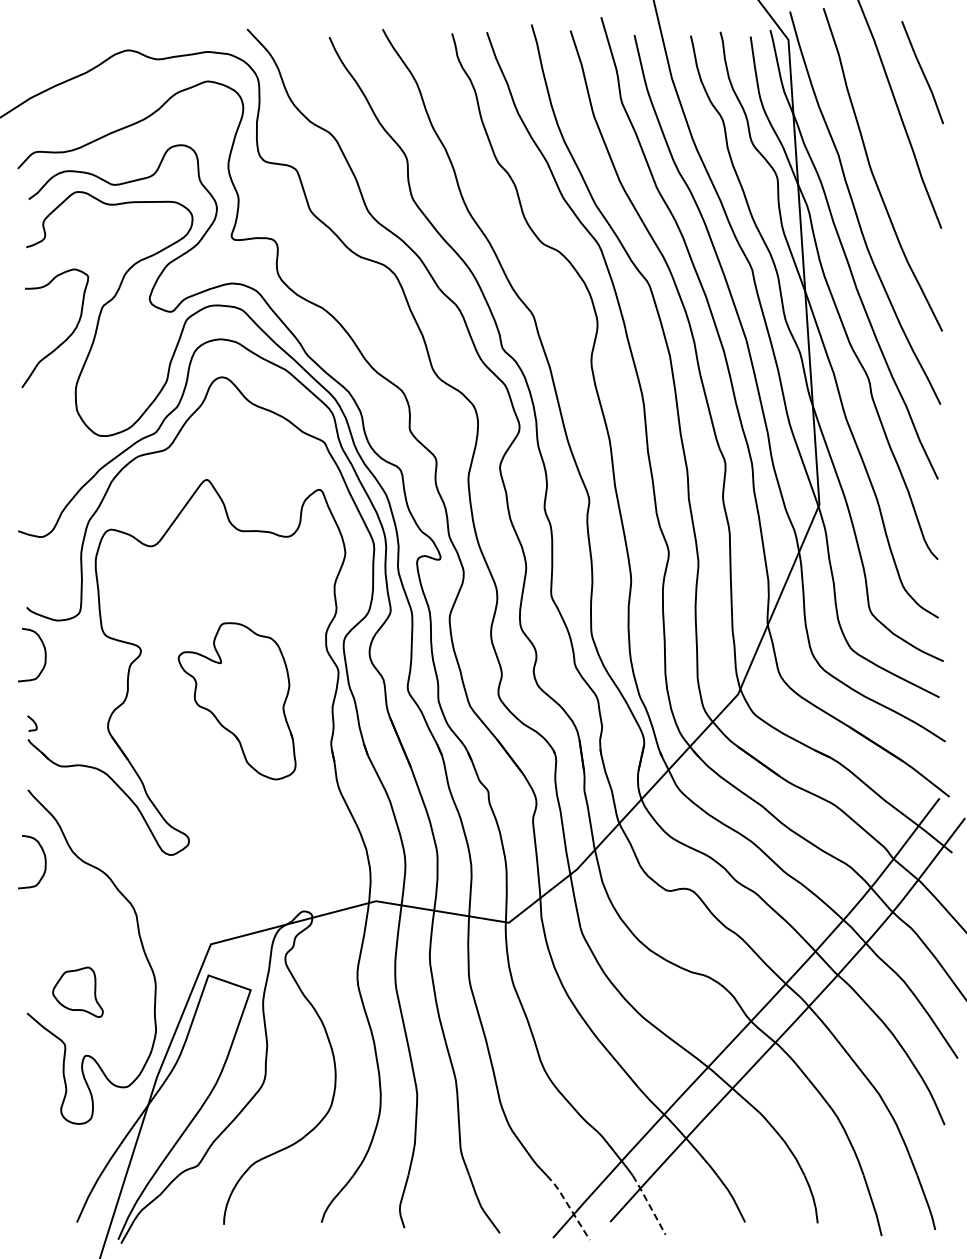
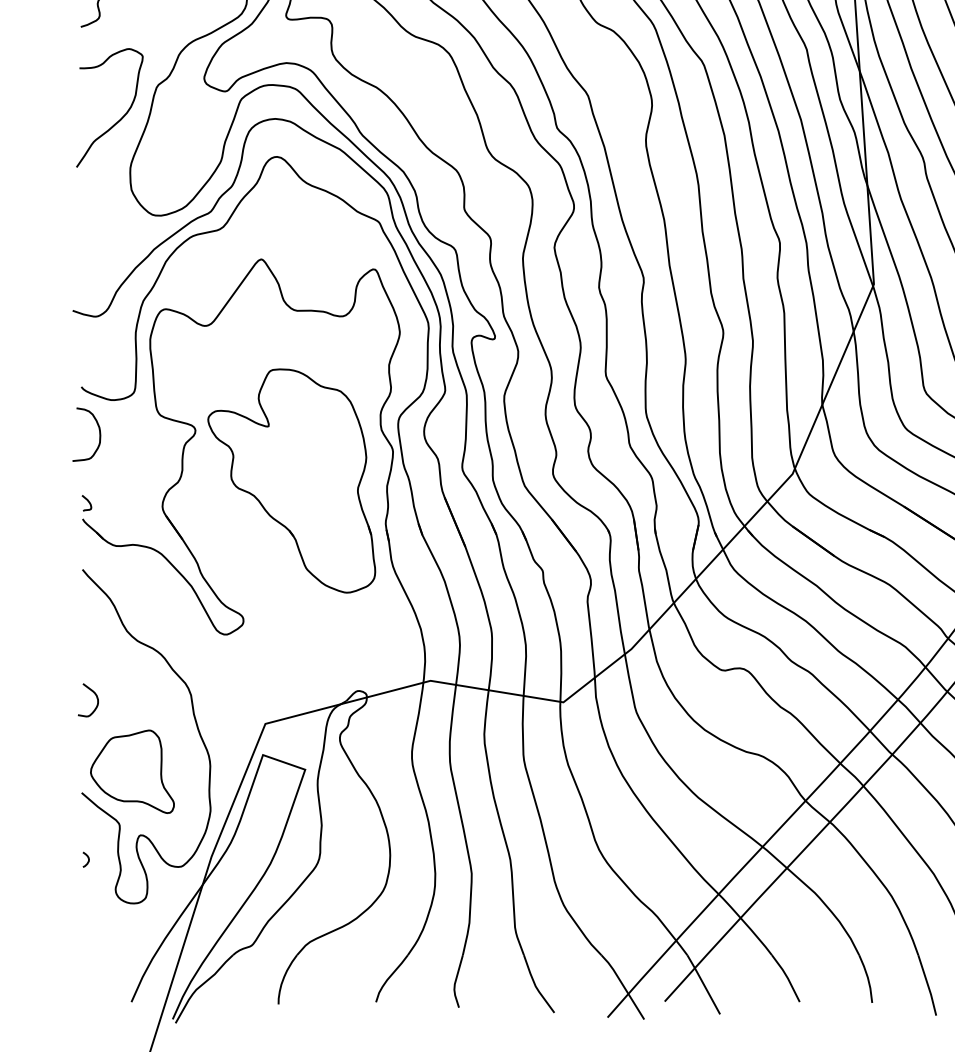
part: (236, 700) -> (291, 480), size x1.43
curve: (44, 861) -> (99, 641), removed
curve: (39, 914) -> (94, 694), added
part: (77, 992) -> (132, 772), size x1.67
curve: (33, 1080) -> (88, 860), added
line: (649, 1204) -> (704, 984), dashed -> solid
line: (568, 1206) -> (623, 986), dashed -> solid

